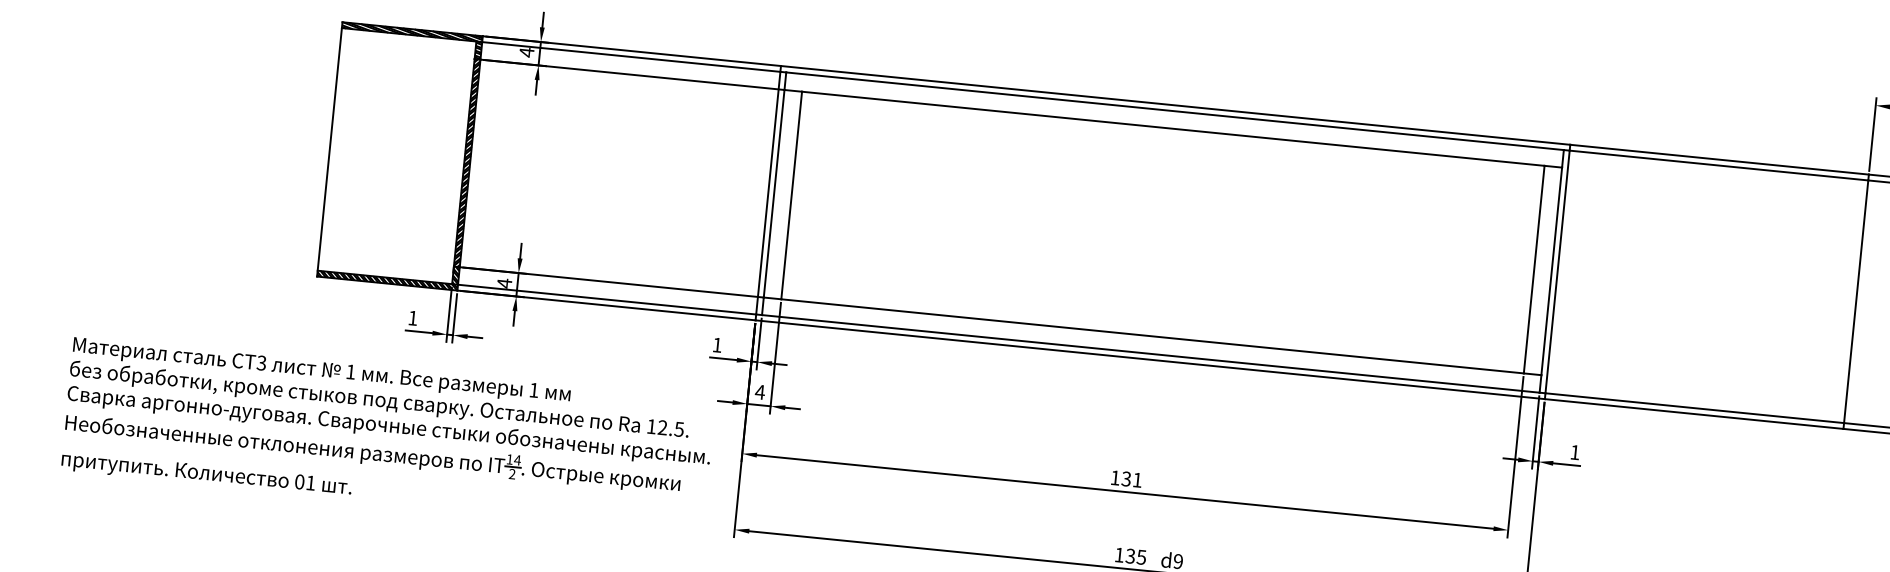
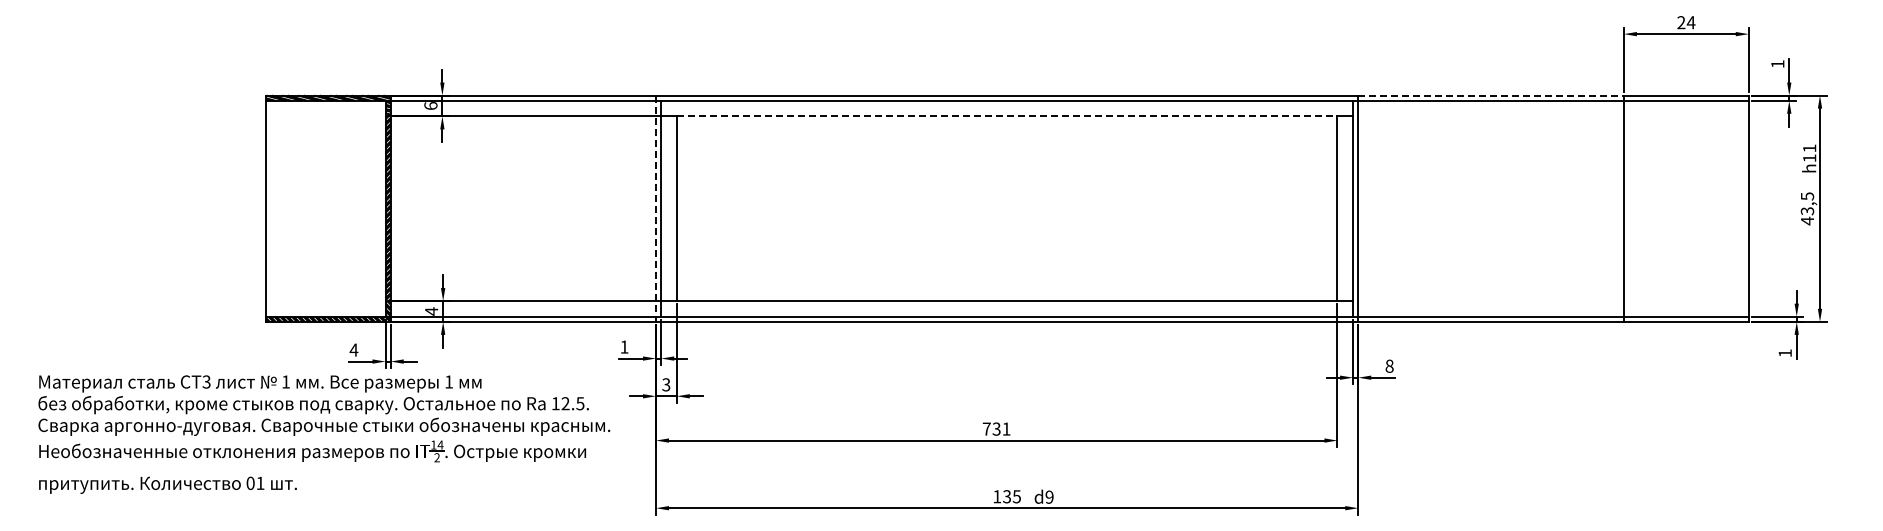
text: (526, 52) -> (430, 106), 4 -> 6
line: (1173, 128) -> (1007, 116), solid -> dashed
line: (1720, 159) -> (1491, 95), solid -> dashed
line: (768, 194) -> (656, 209), solid -> dashed
text: (412, 317) -> (353, 349), 1 -> 4
text: (759, 391) -> (665, 384), 4 -> 3
part: (388, 435) -> (324, 434), moved
text: (1575, 451) -> (1389, 365), 1 -> 8
text: (1115, 477) -> (986, 428), 131 -> 731

